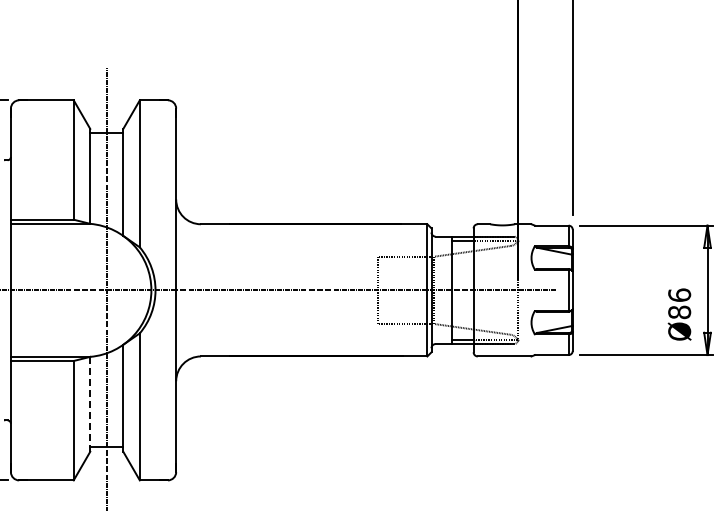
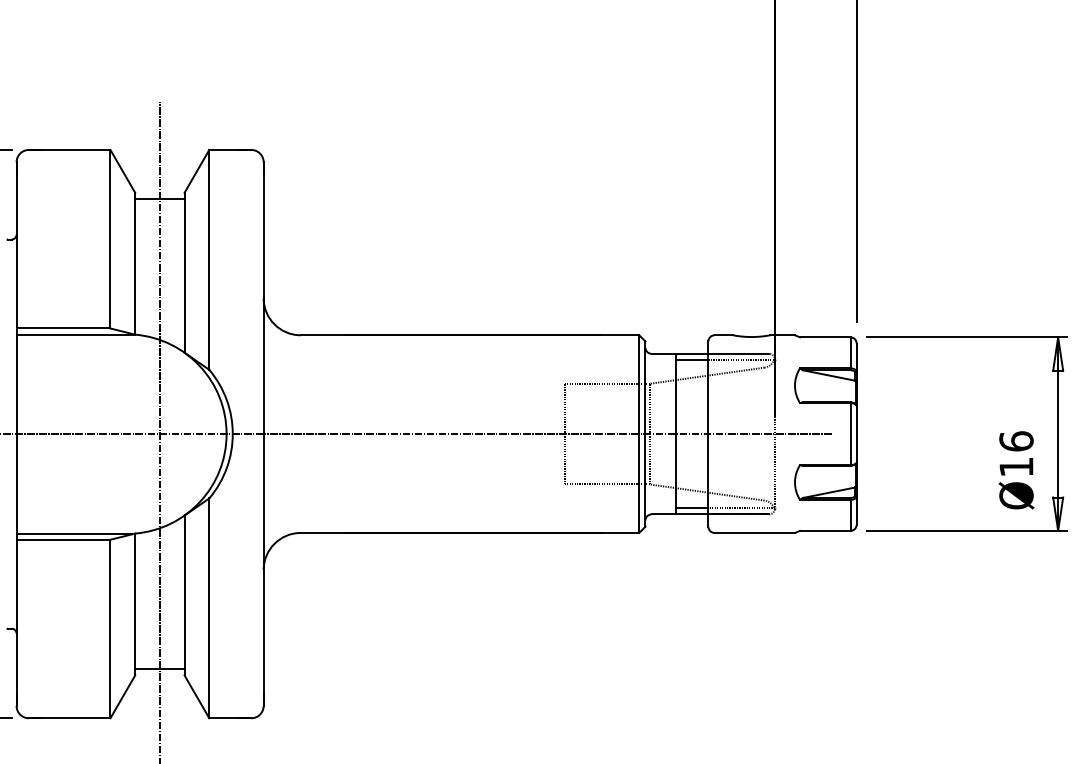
text: (679, 312) -> (1016, 467), Ø86 -> Ø16
line: (90, 403) -> (135, 603), dashed -> solid

